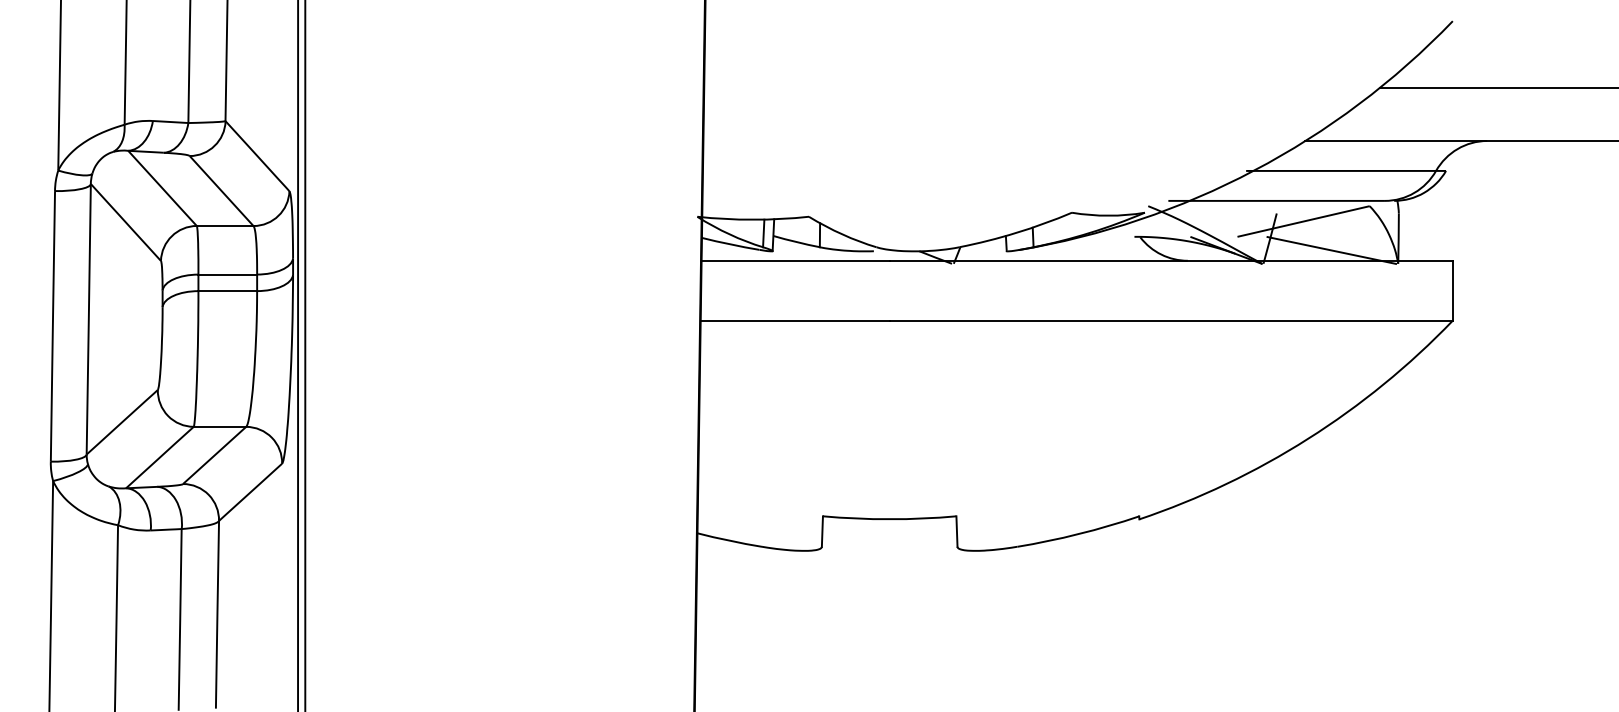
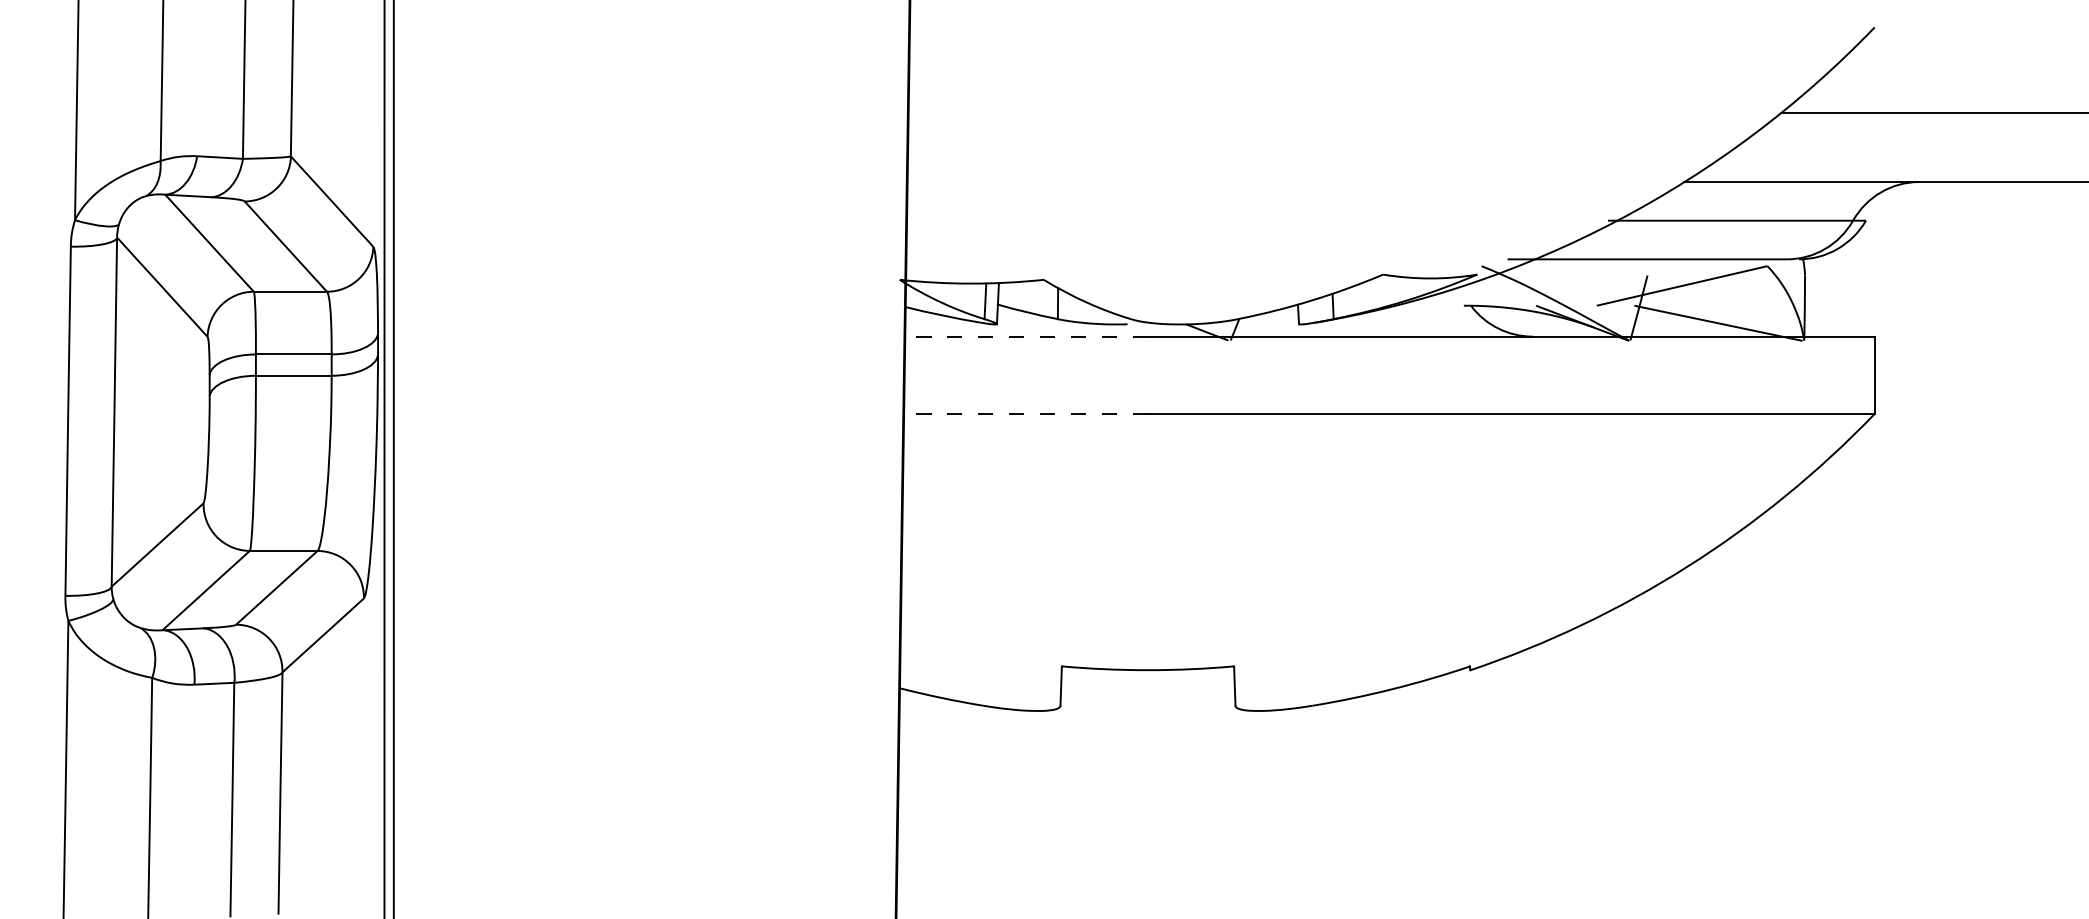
line: (795, 260) -> (1026, 336), solid -> dashed
line: (795, 320) -> (1026, 413), solid -> dashed

